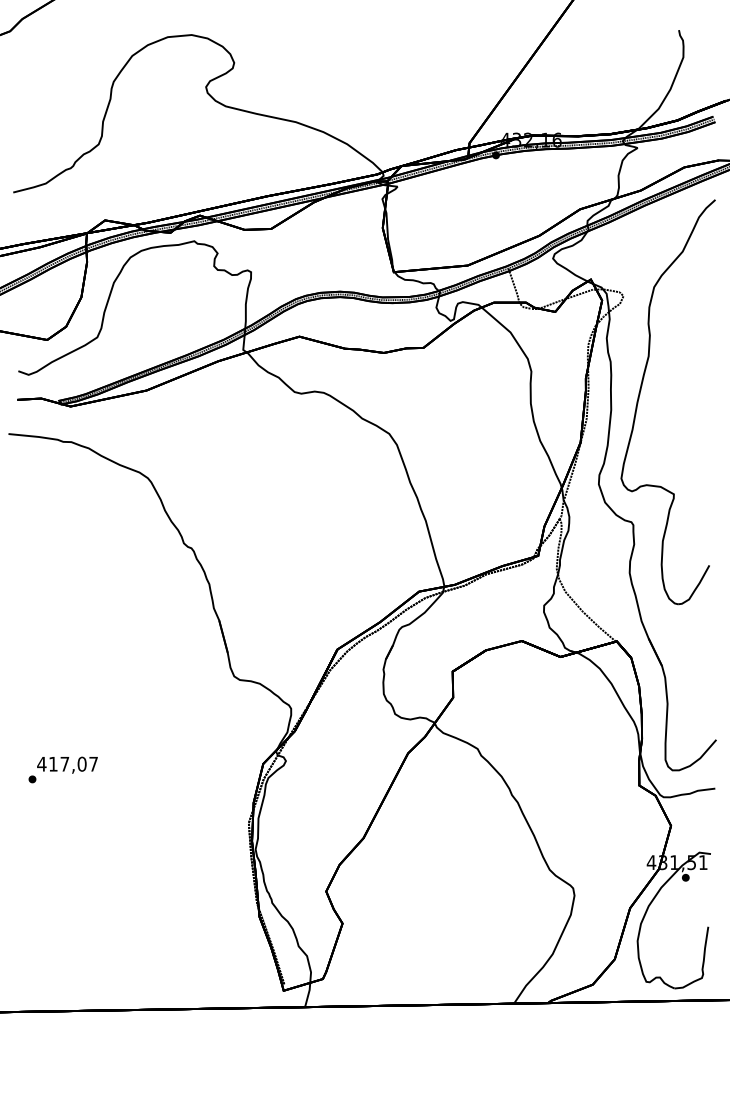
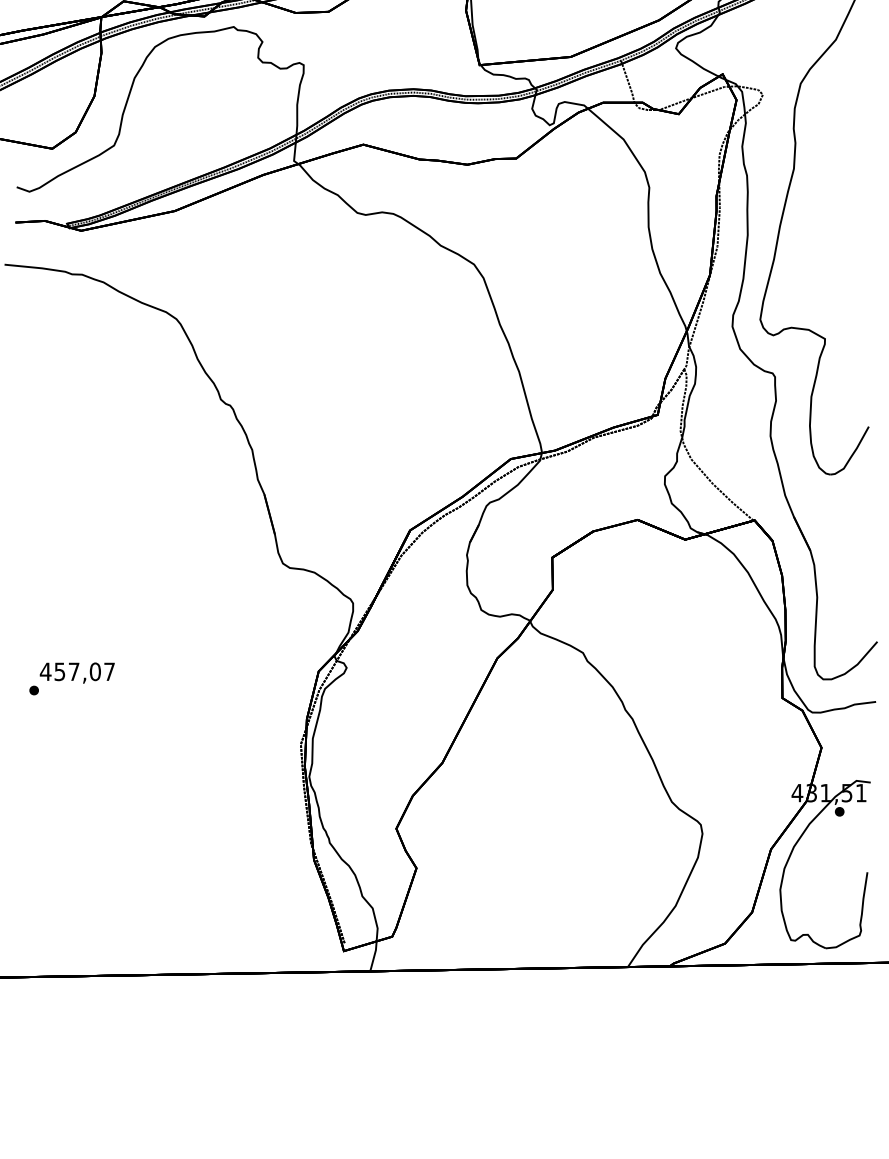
text: (53, 764) -> (60, 672), 417,07 -> 457,07

